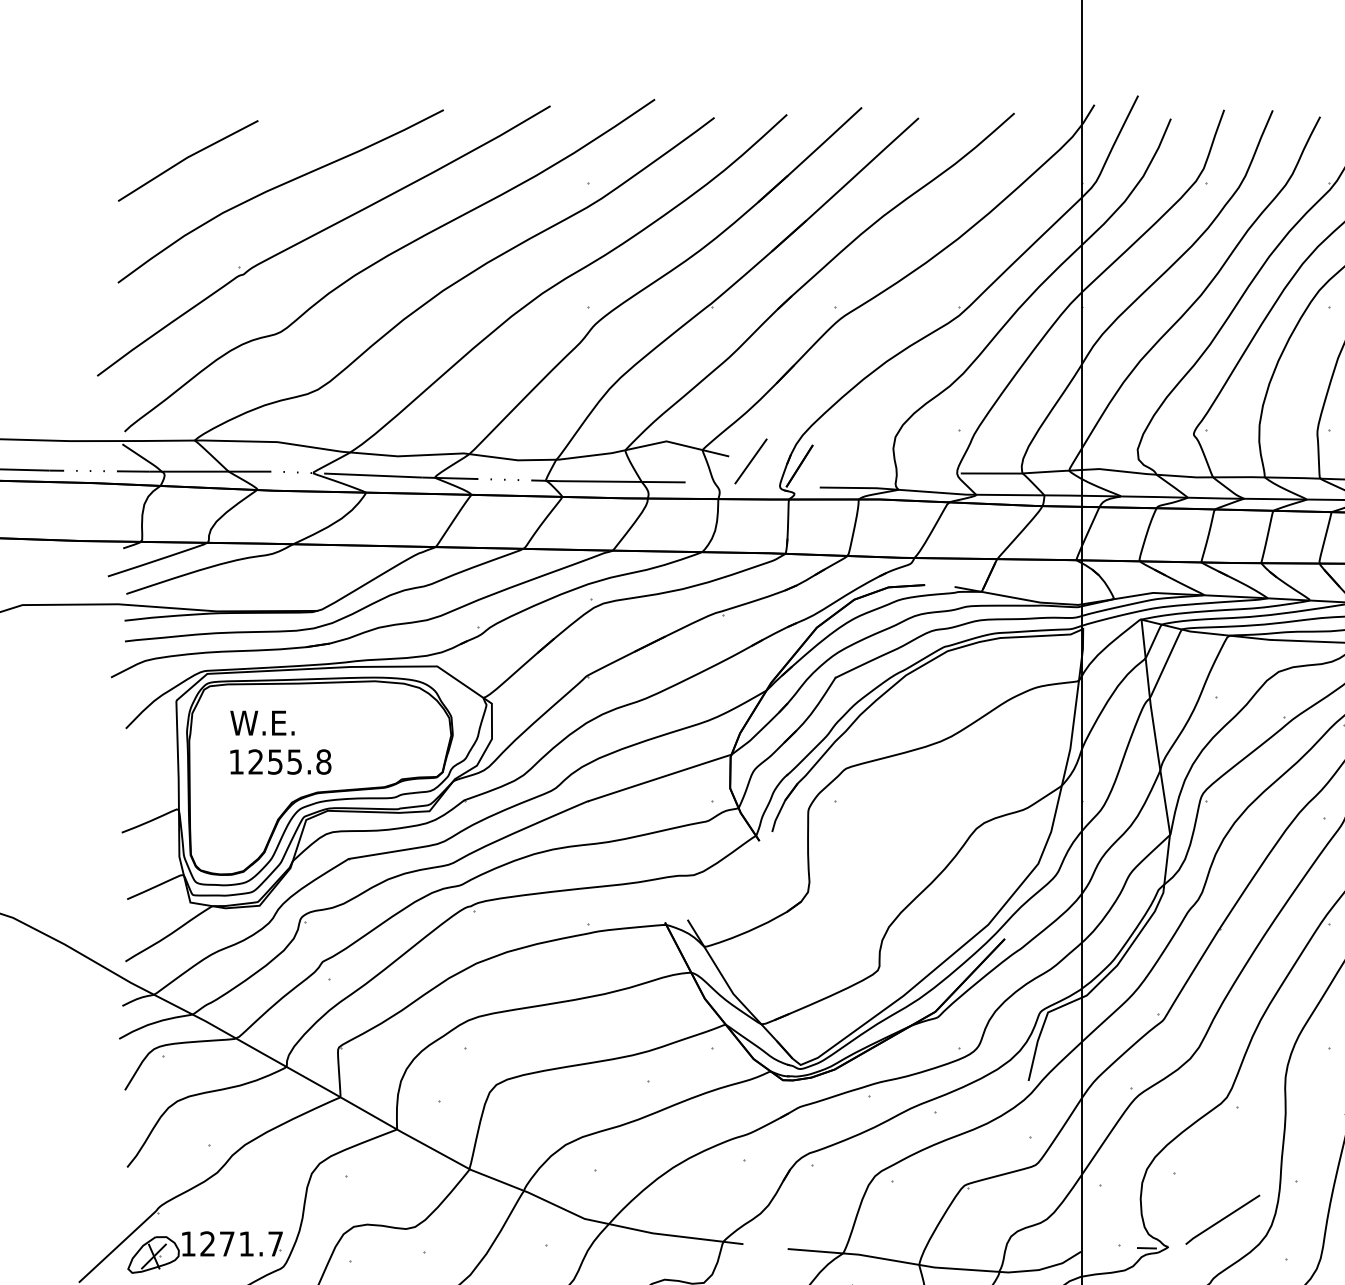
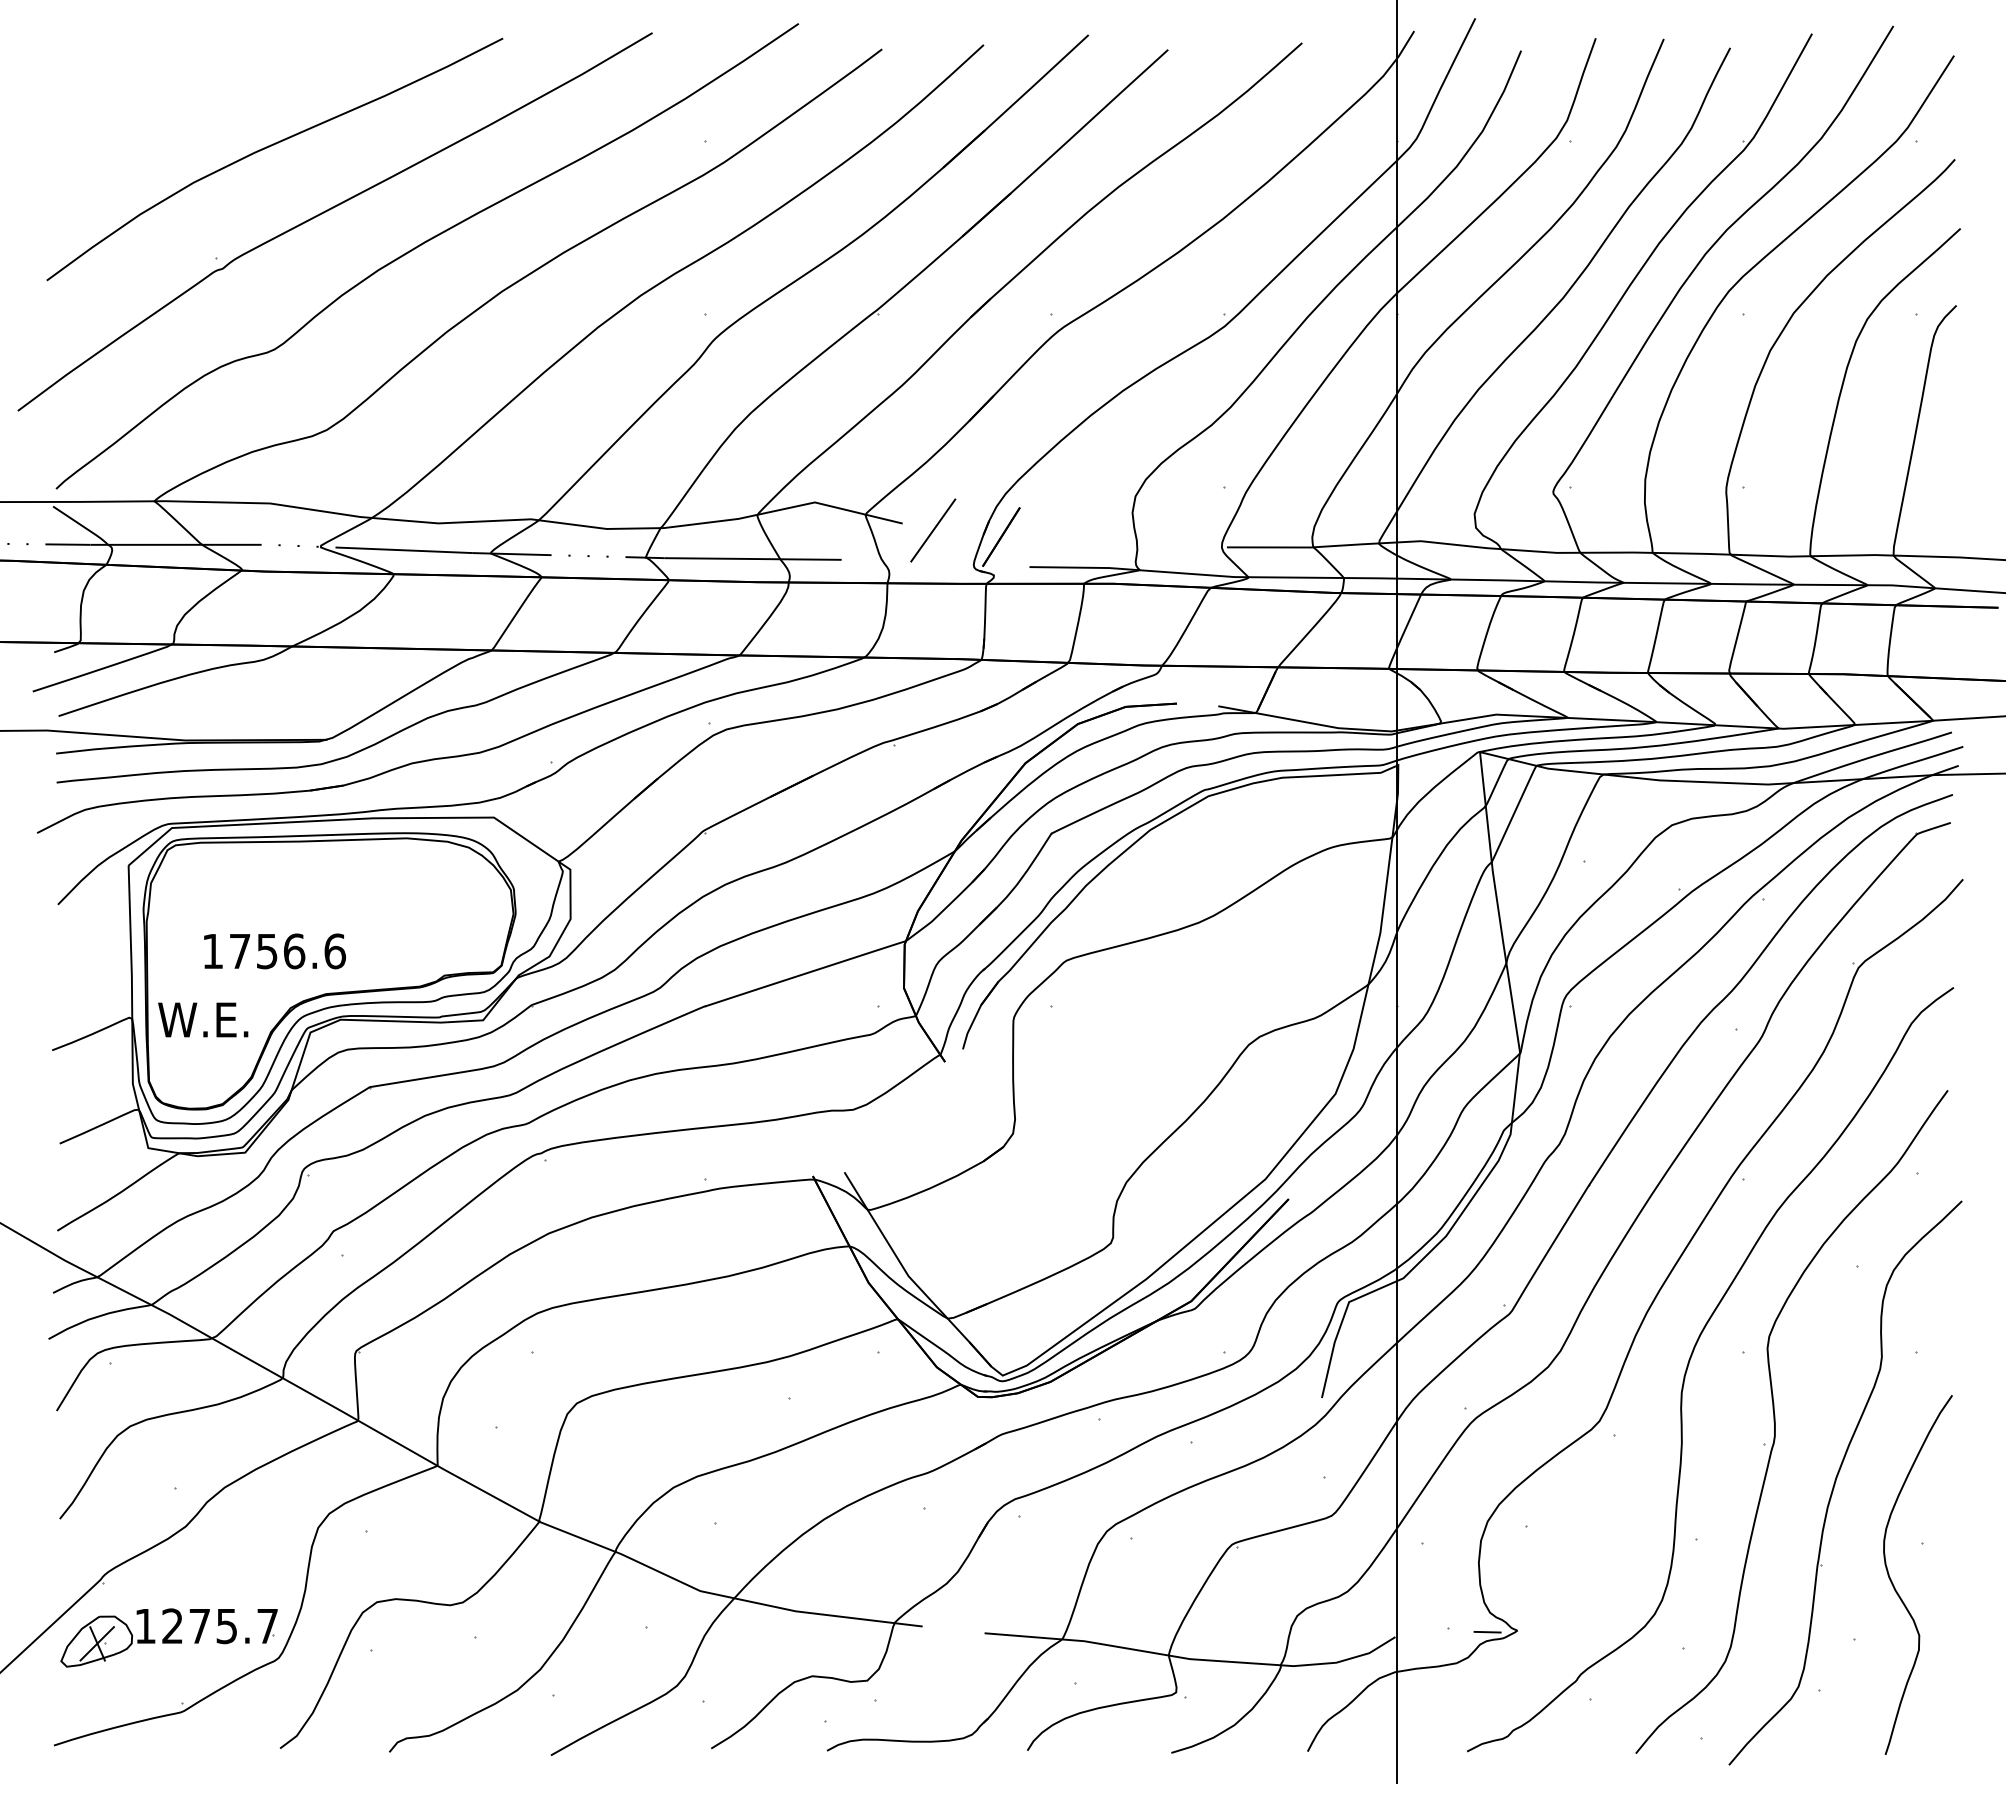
line: (186, 159) -> (142, 107), removed
text: (262, 722) -> (203, 1019), moved
text: (289, 762) -> (287, 951), 1255.8 -> 1756.6
line: (1222, 1219) -> (1593, 1592), removed
text: (246, 1244) -> (226, 1626), 1271.7 -> 1275.7

